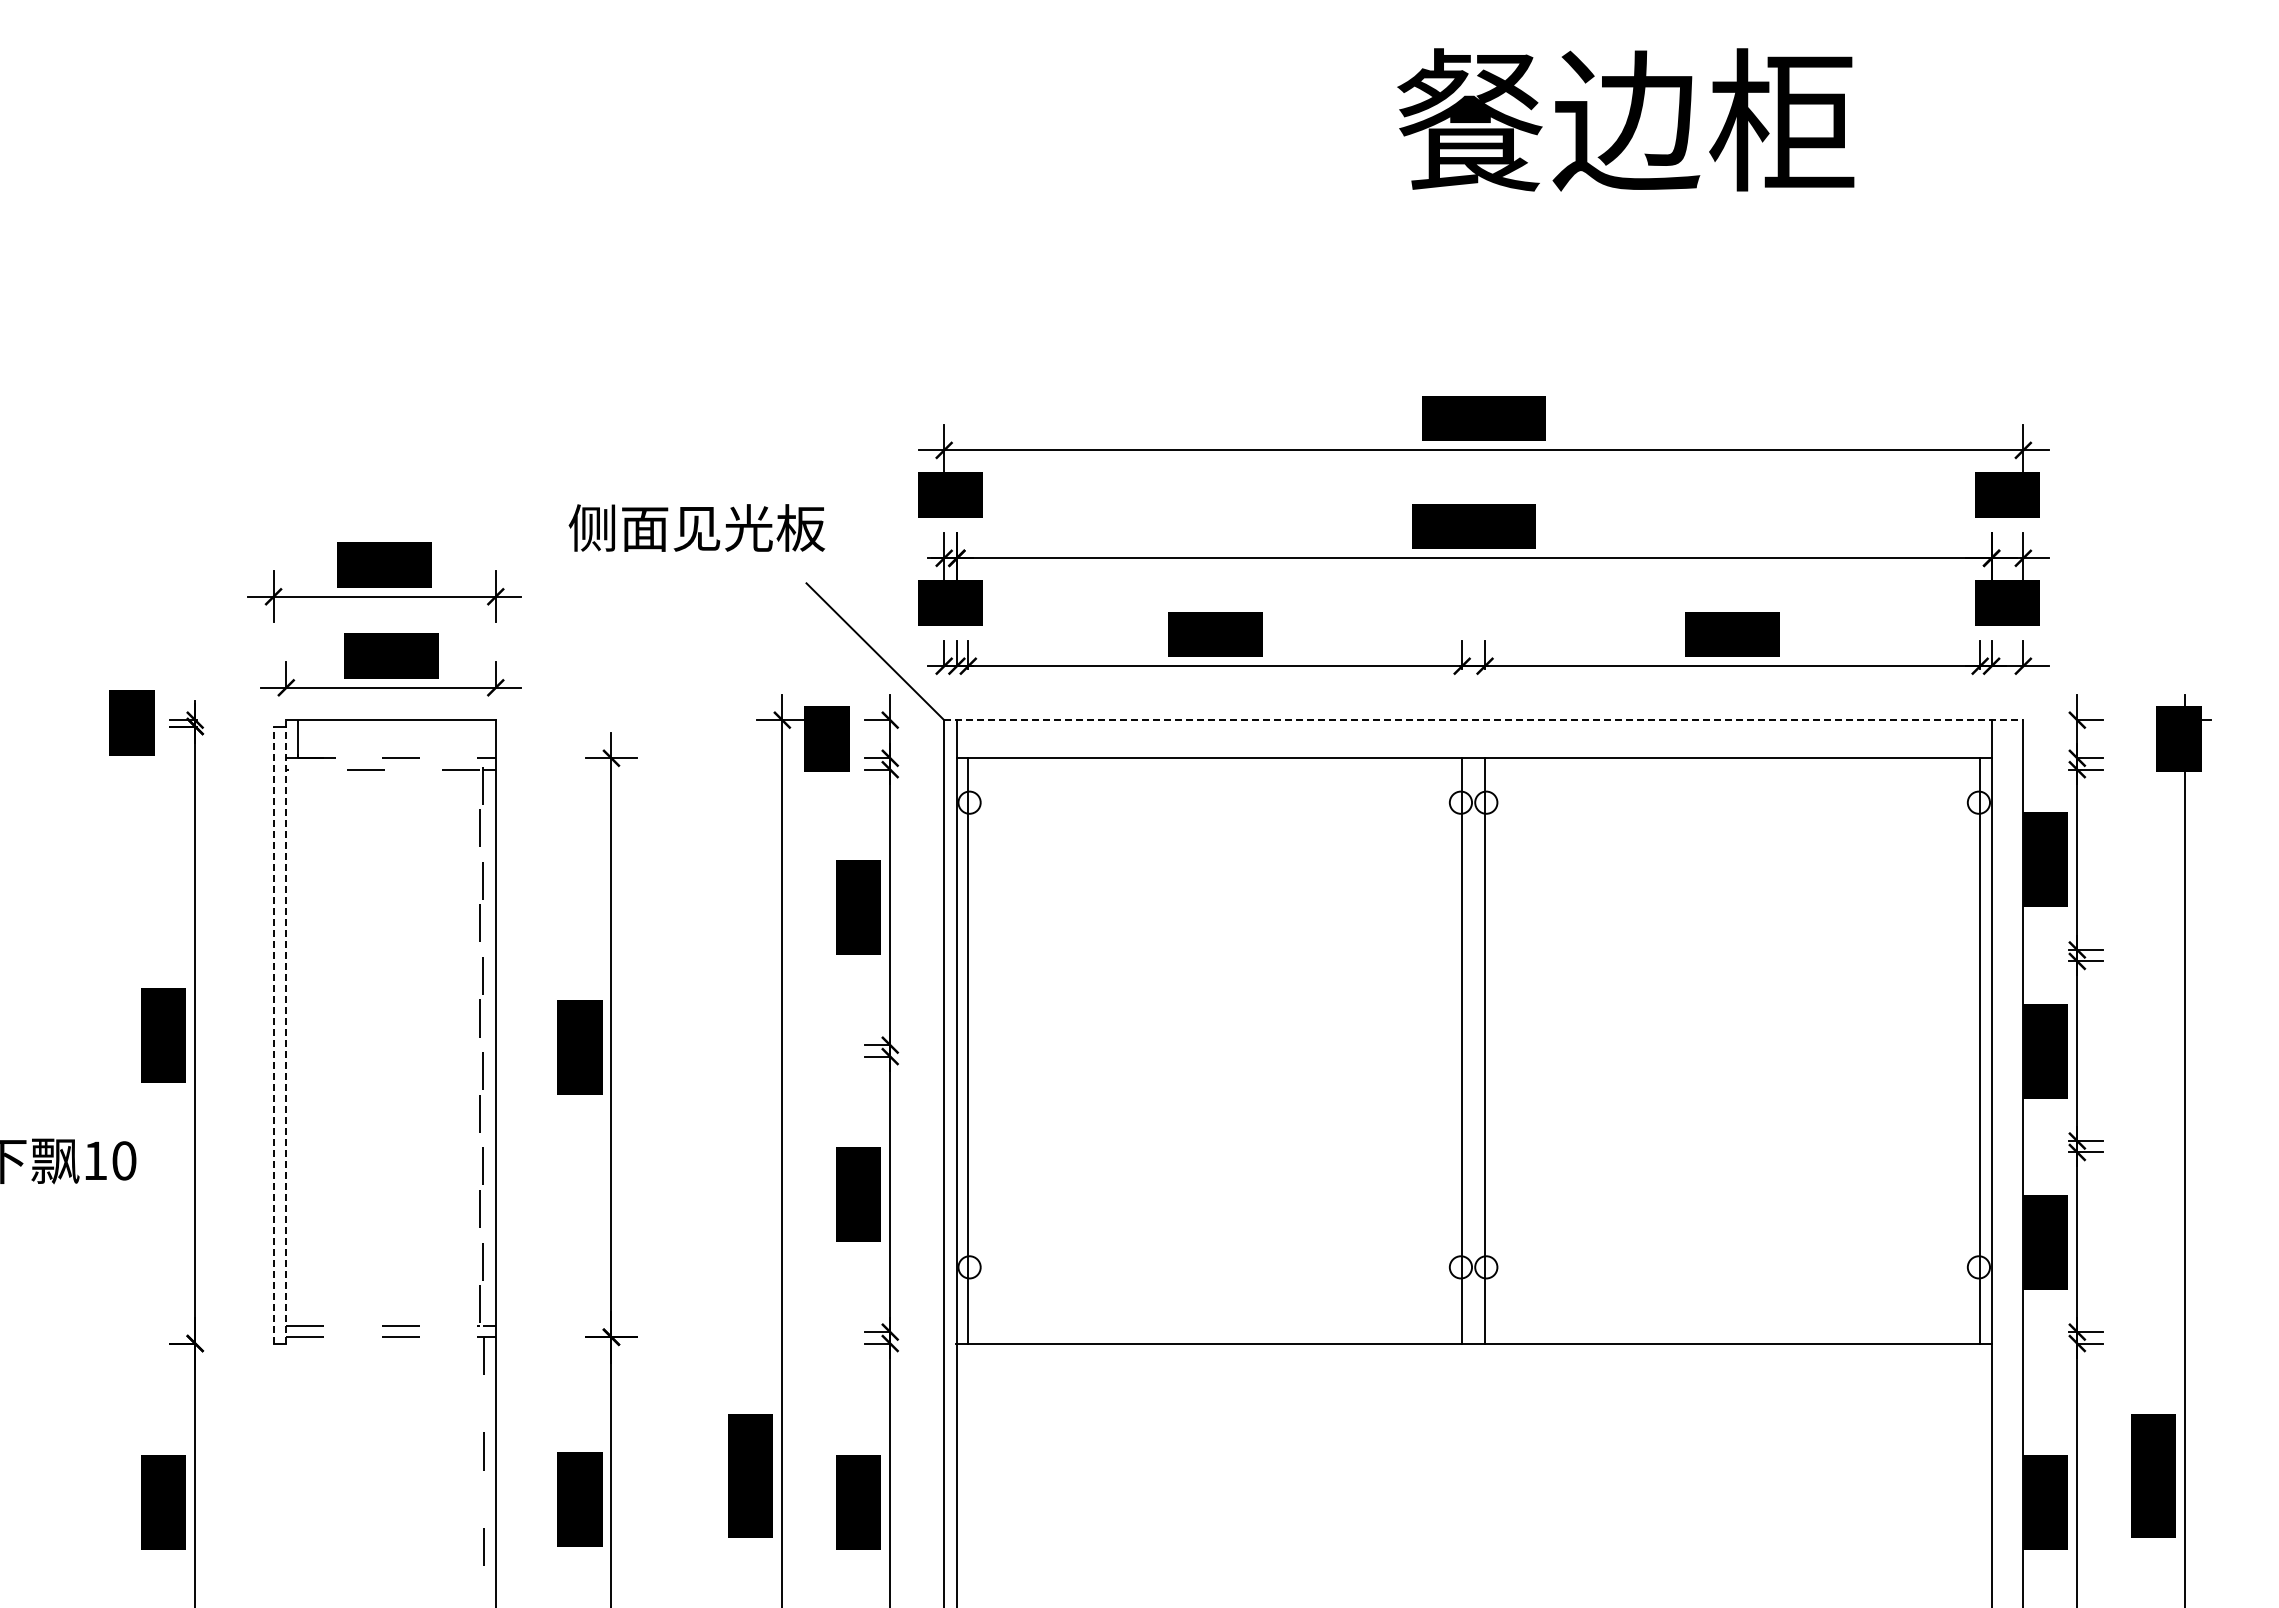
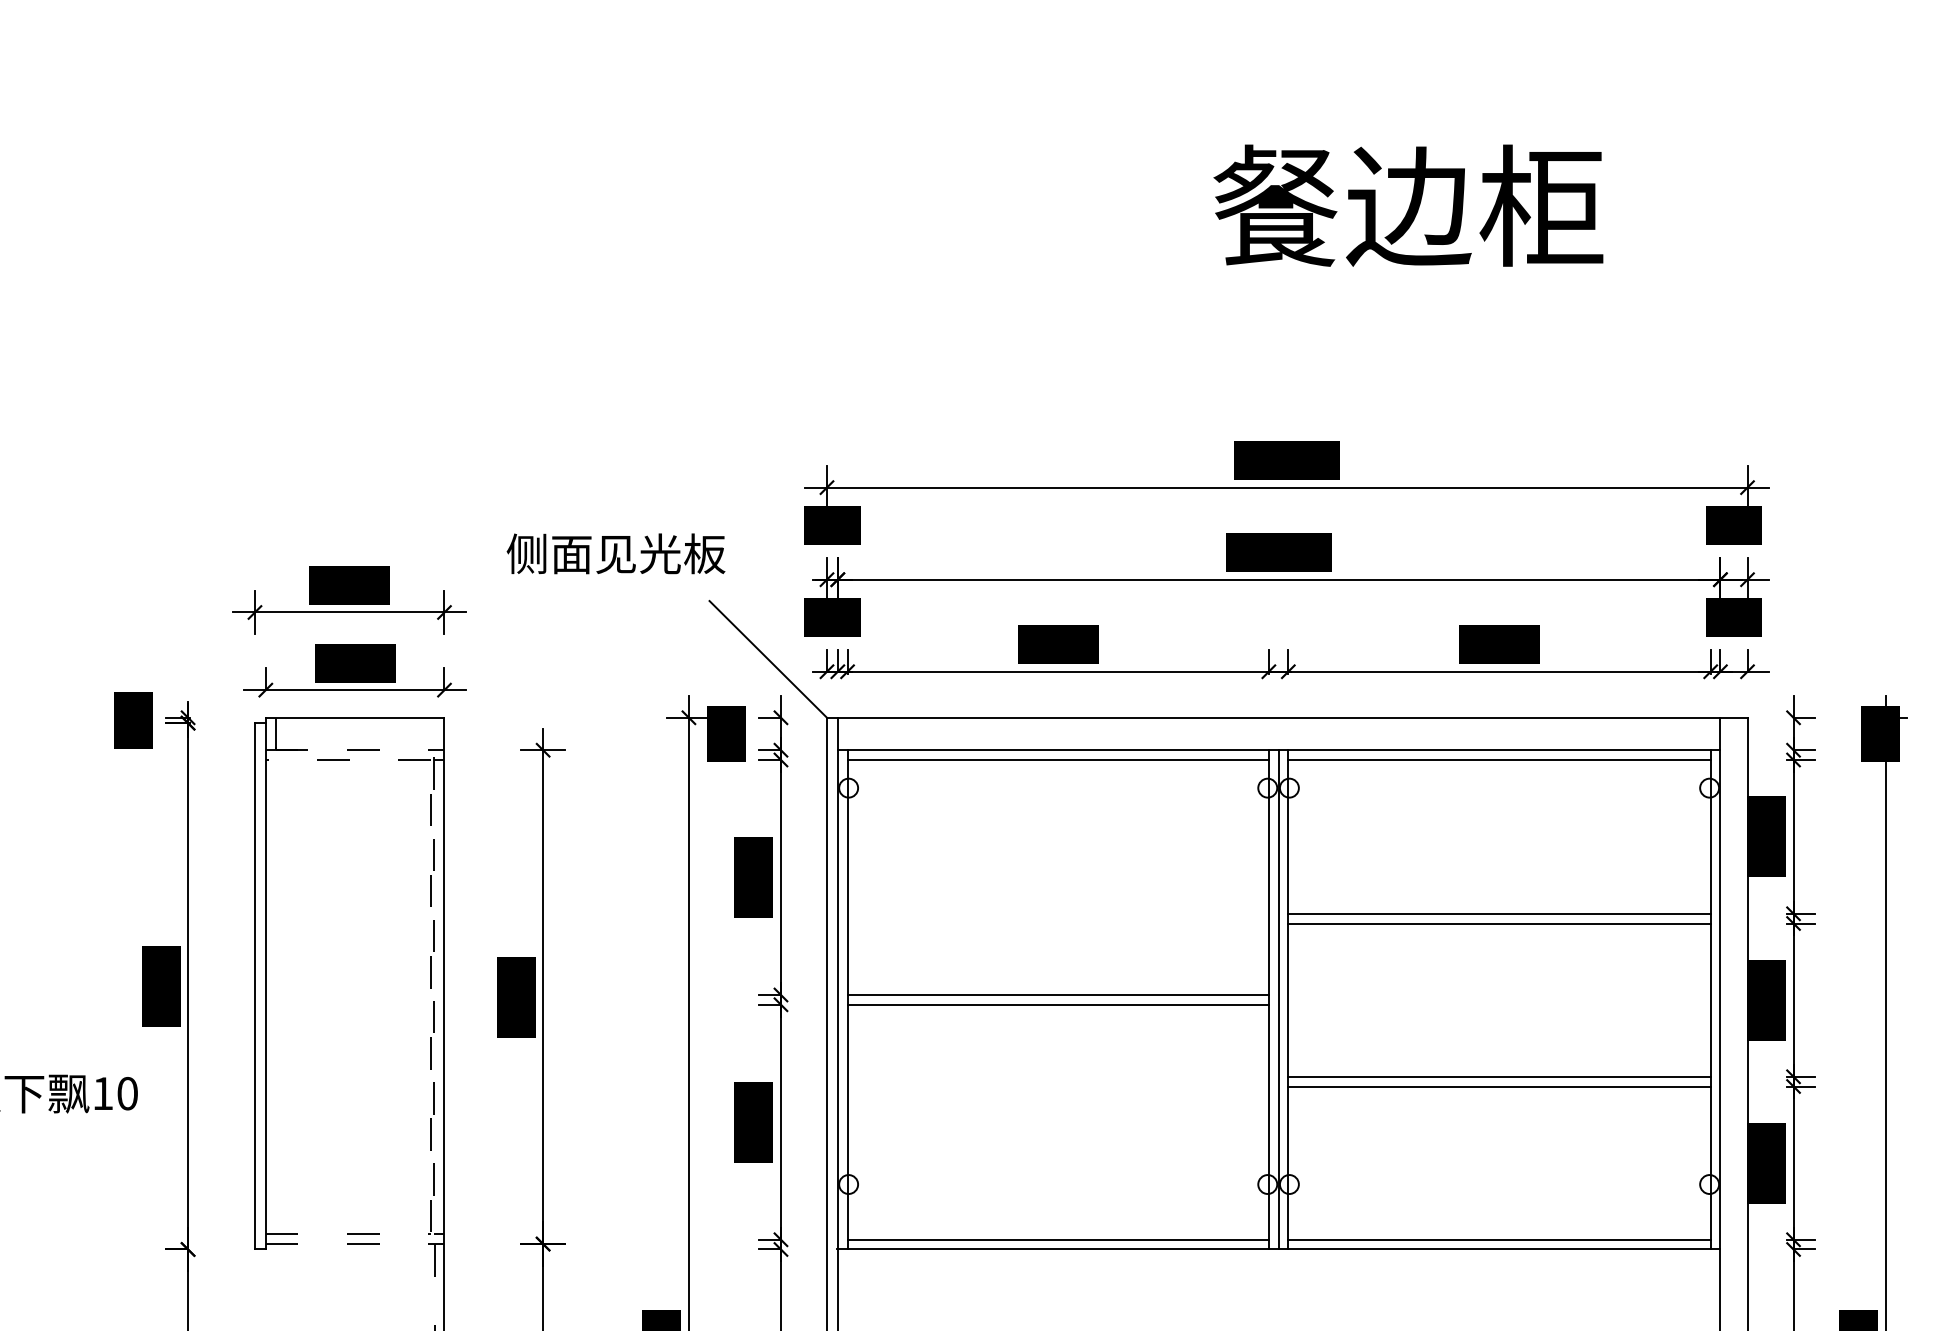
line: (1483, 720) -> (1287, 718), dashed -> solid
line: (1215, 769) -> (1058, 759), added
line: (1732, 769) -> (1499, 759), added
line: (1732, 949) -> (1499, 913), added
line: (1732, 961) -> (1499, 923), added
line: (286, 1031) -> (265, 983), dashed -> solid
line: (273, 1035) -> (254, 986), dashed -> solid
line: (1215, 1045) -> (1058, 995), added
line: (1473, 1050) -> (1278, 999), added
line: (1215, 1056) -> (1058, 1004), added
line: (1732, 1141) -> (1499, 1077), added
line: (1732, 1152) -> (1499, 1086), added
line: (1215, 1332) -> (1058, 1240), added
line: (1732, 1332) -> (1499, 1240), added

